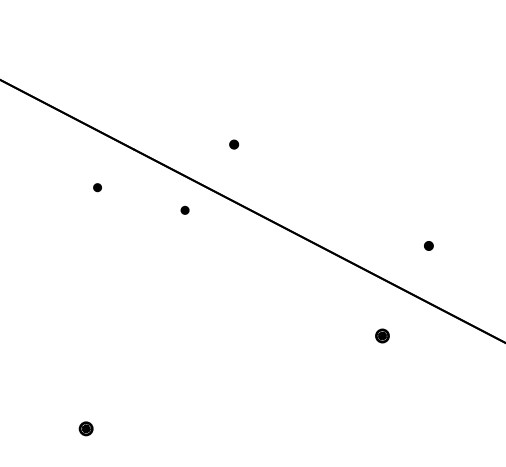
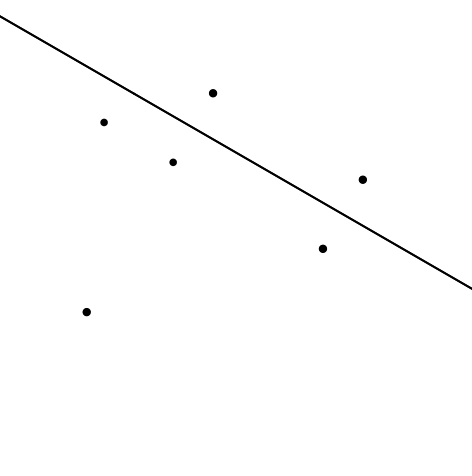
part: (184, 209) -> (172, 161), moved
part: (381, 335) -> (322, 248), size x0.62
part: (85, 429) -> (86, 312), size x0.62

